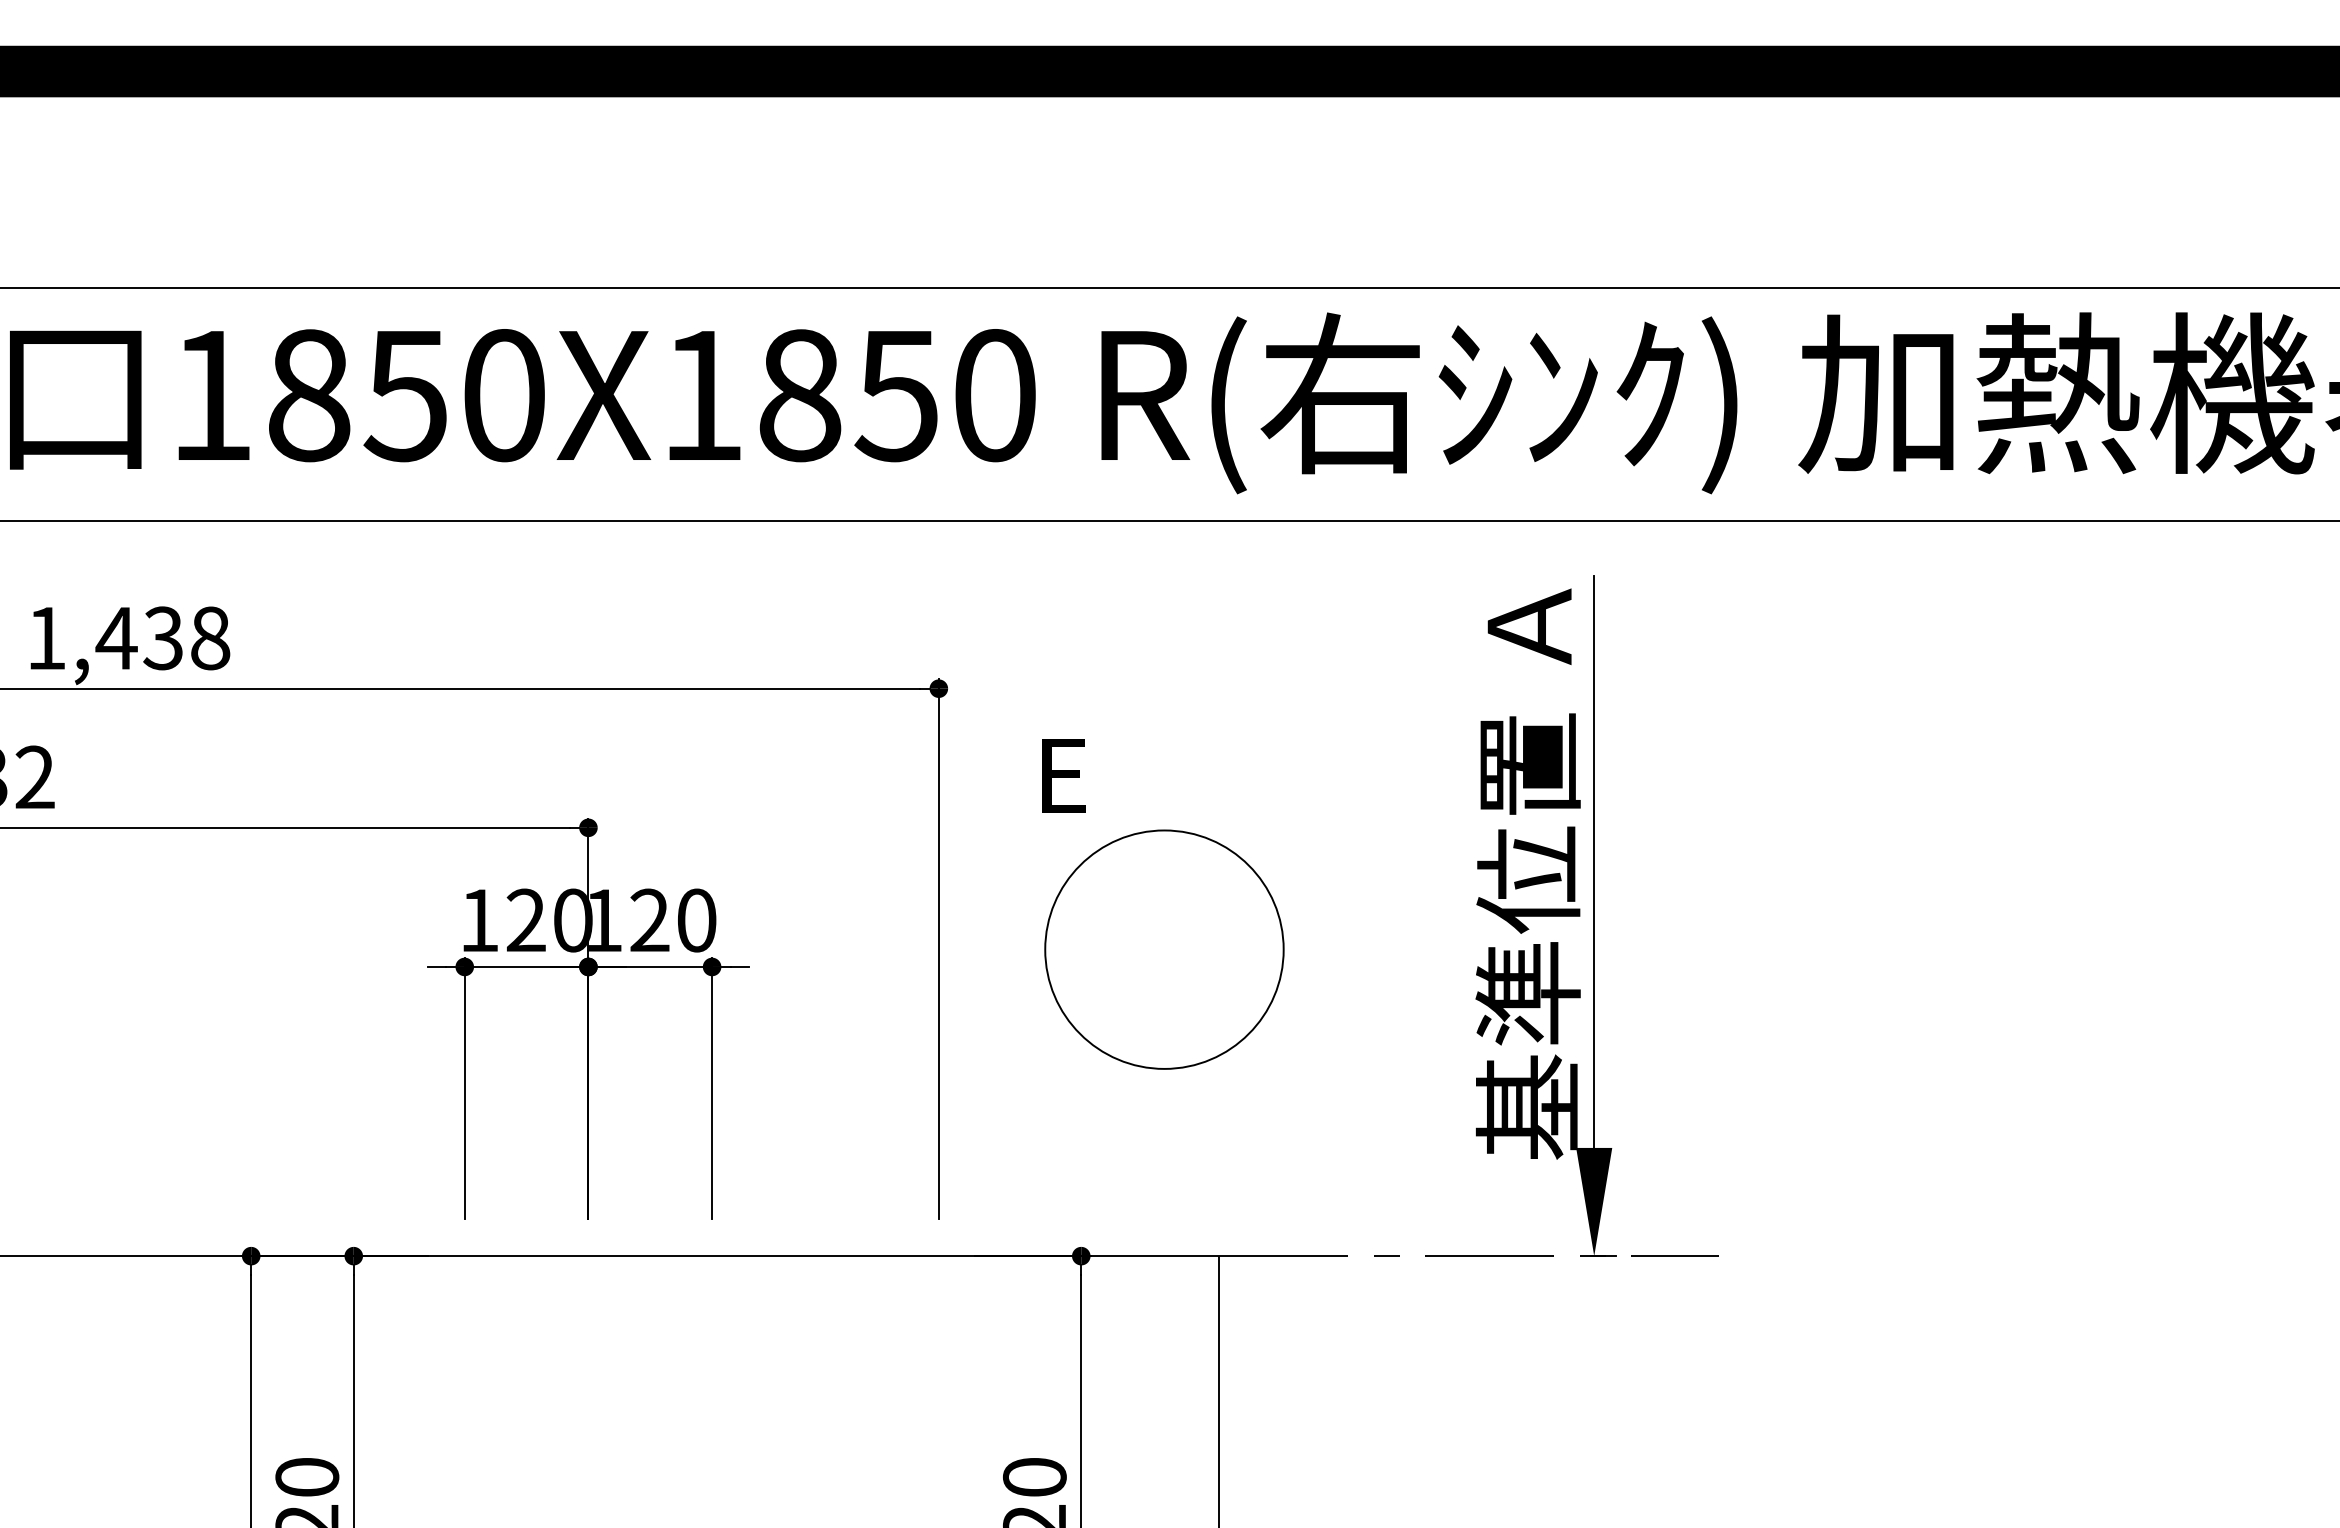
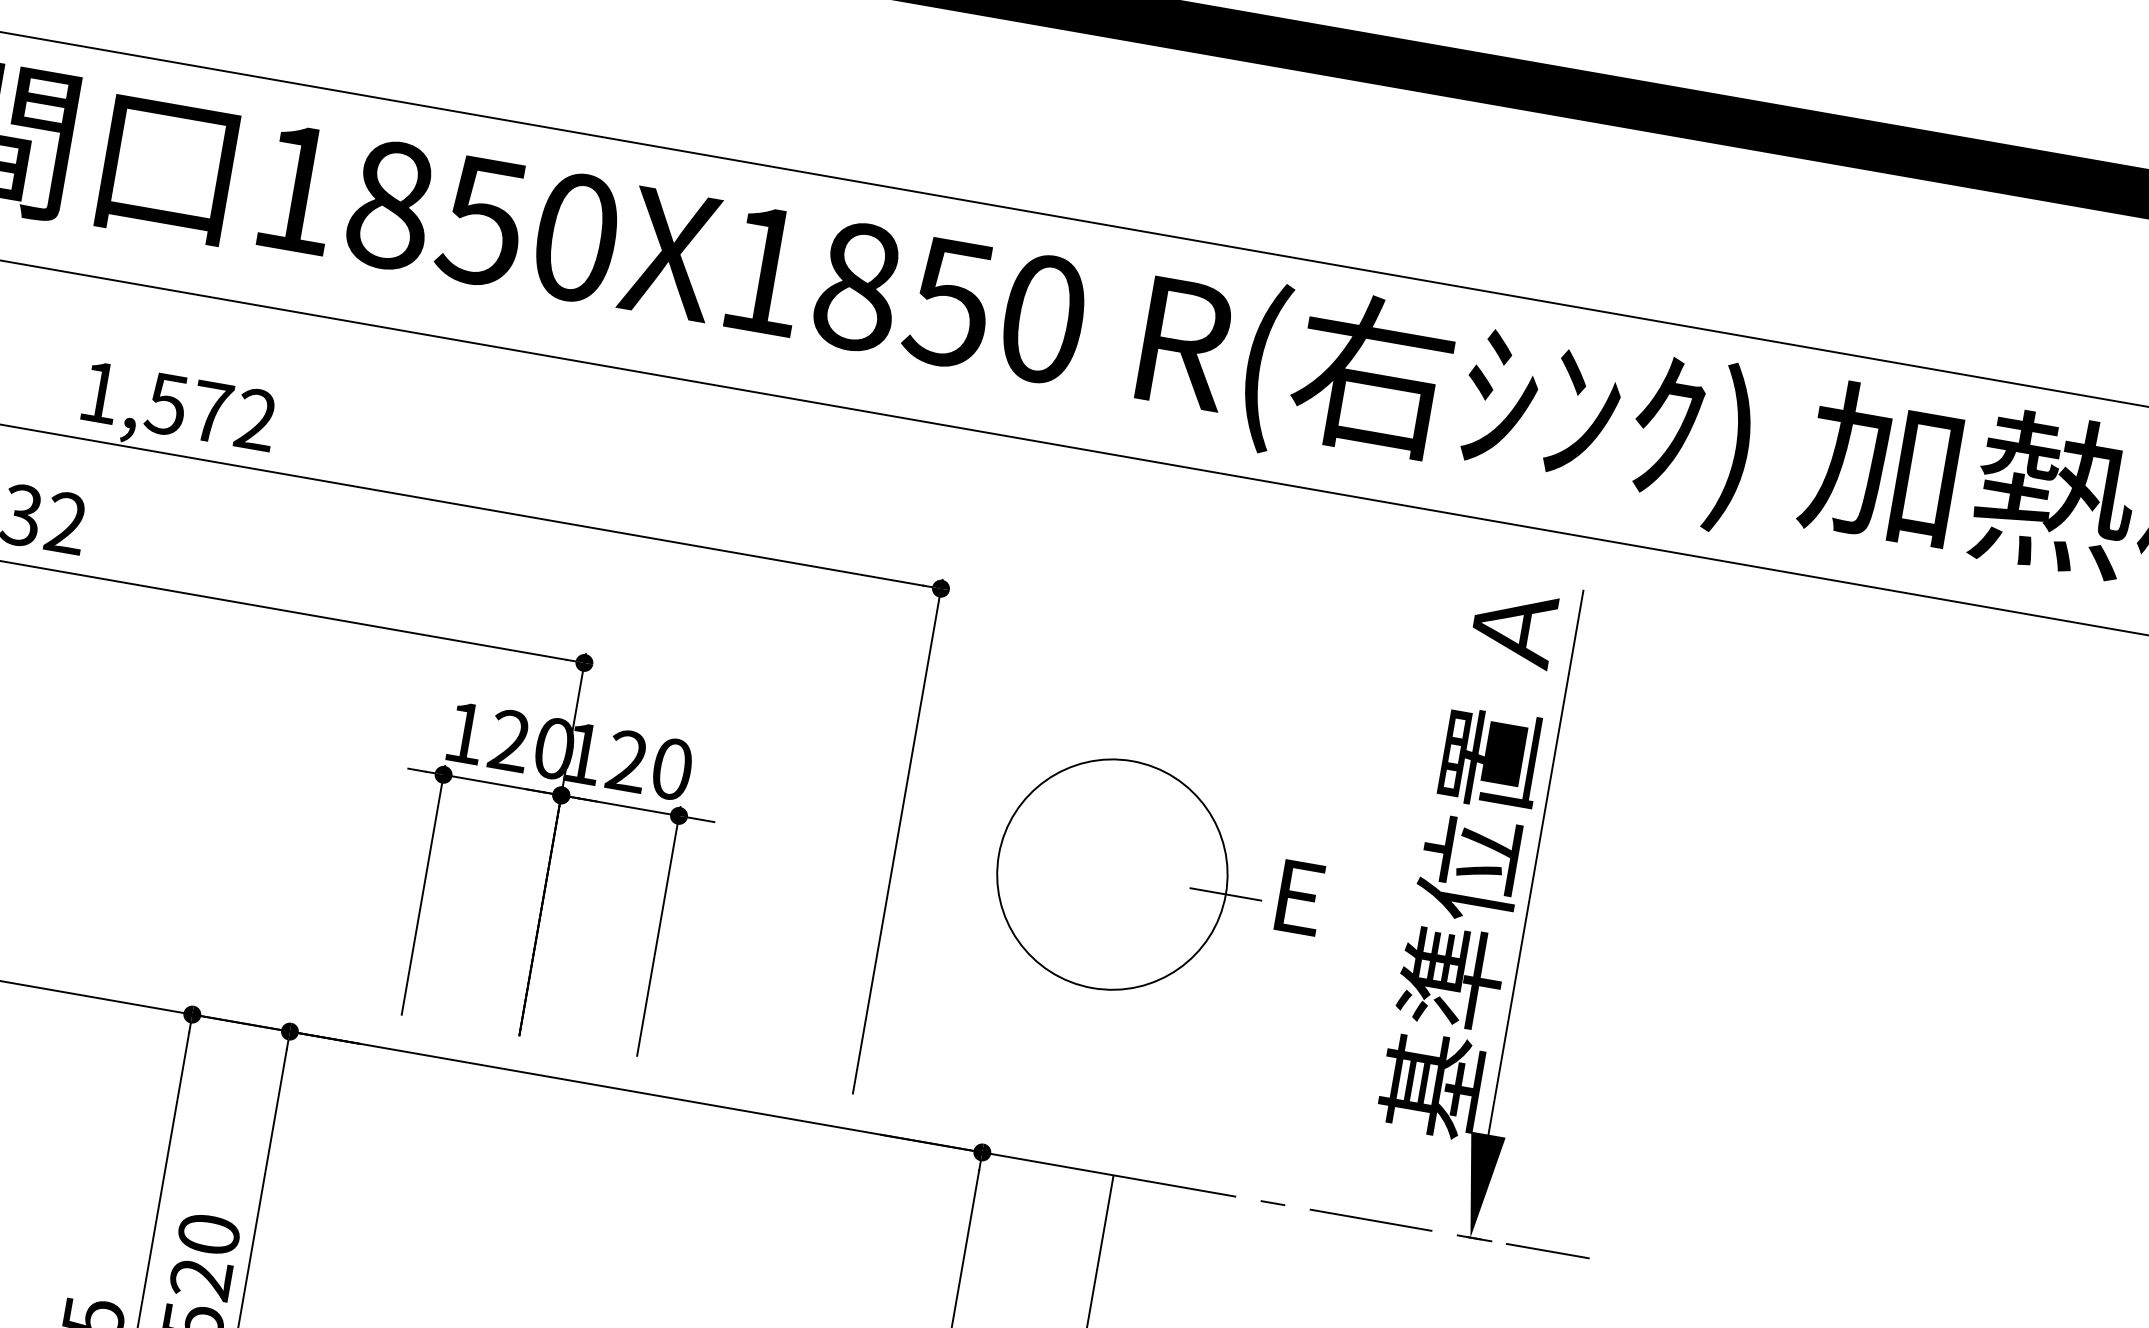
text: (162, 638) -> (210, 412), 1,438 -> 1,572
text: (1063, 775) -> (1299, 897), moved
line: (1283, 949) -> (1225, 894), added

